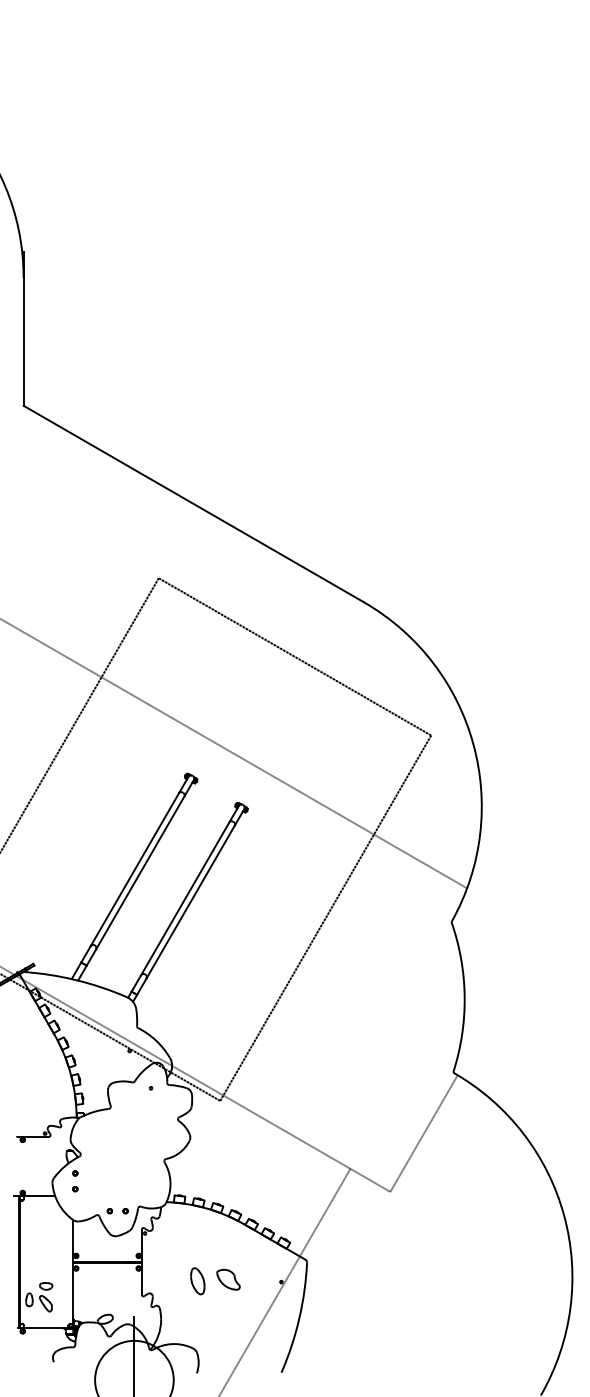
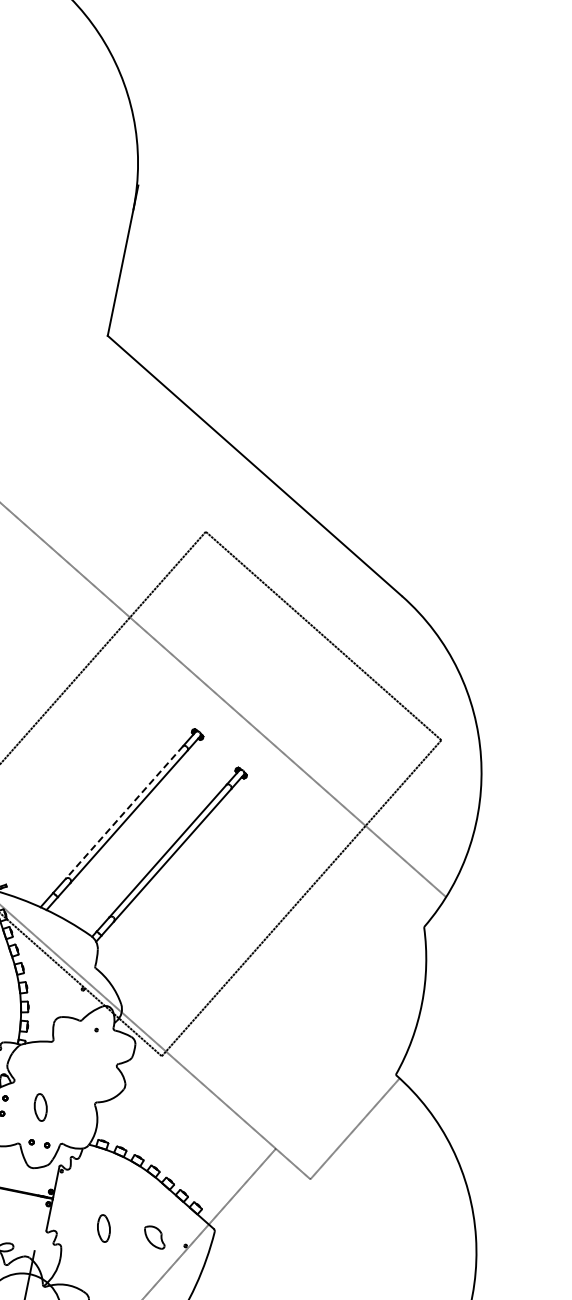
line: (134, 869) -> (123, 812), solid -> dashed
part: (111, 1175) -> (40, 1107), added
part: (228, 1279) -> (154, 1237), moved

